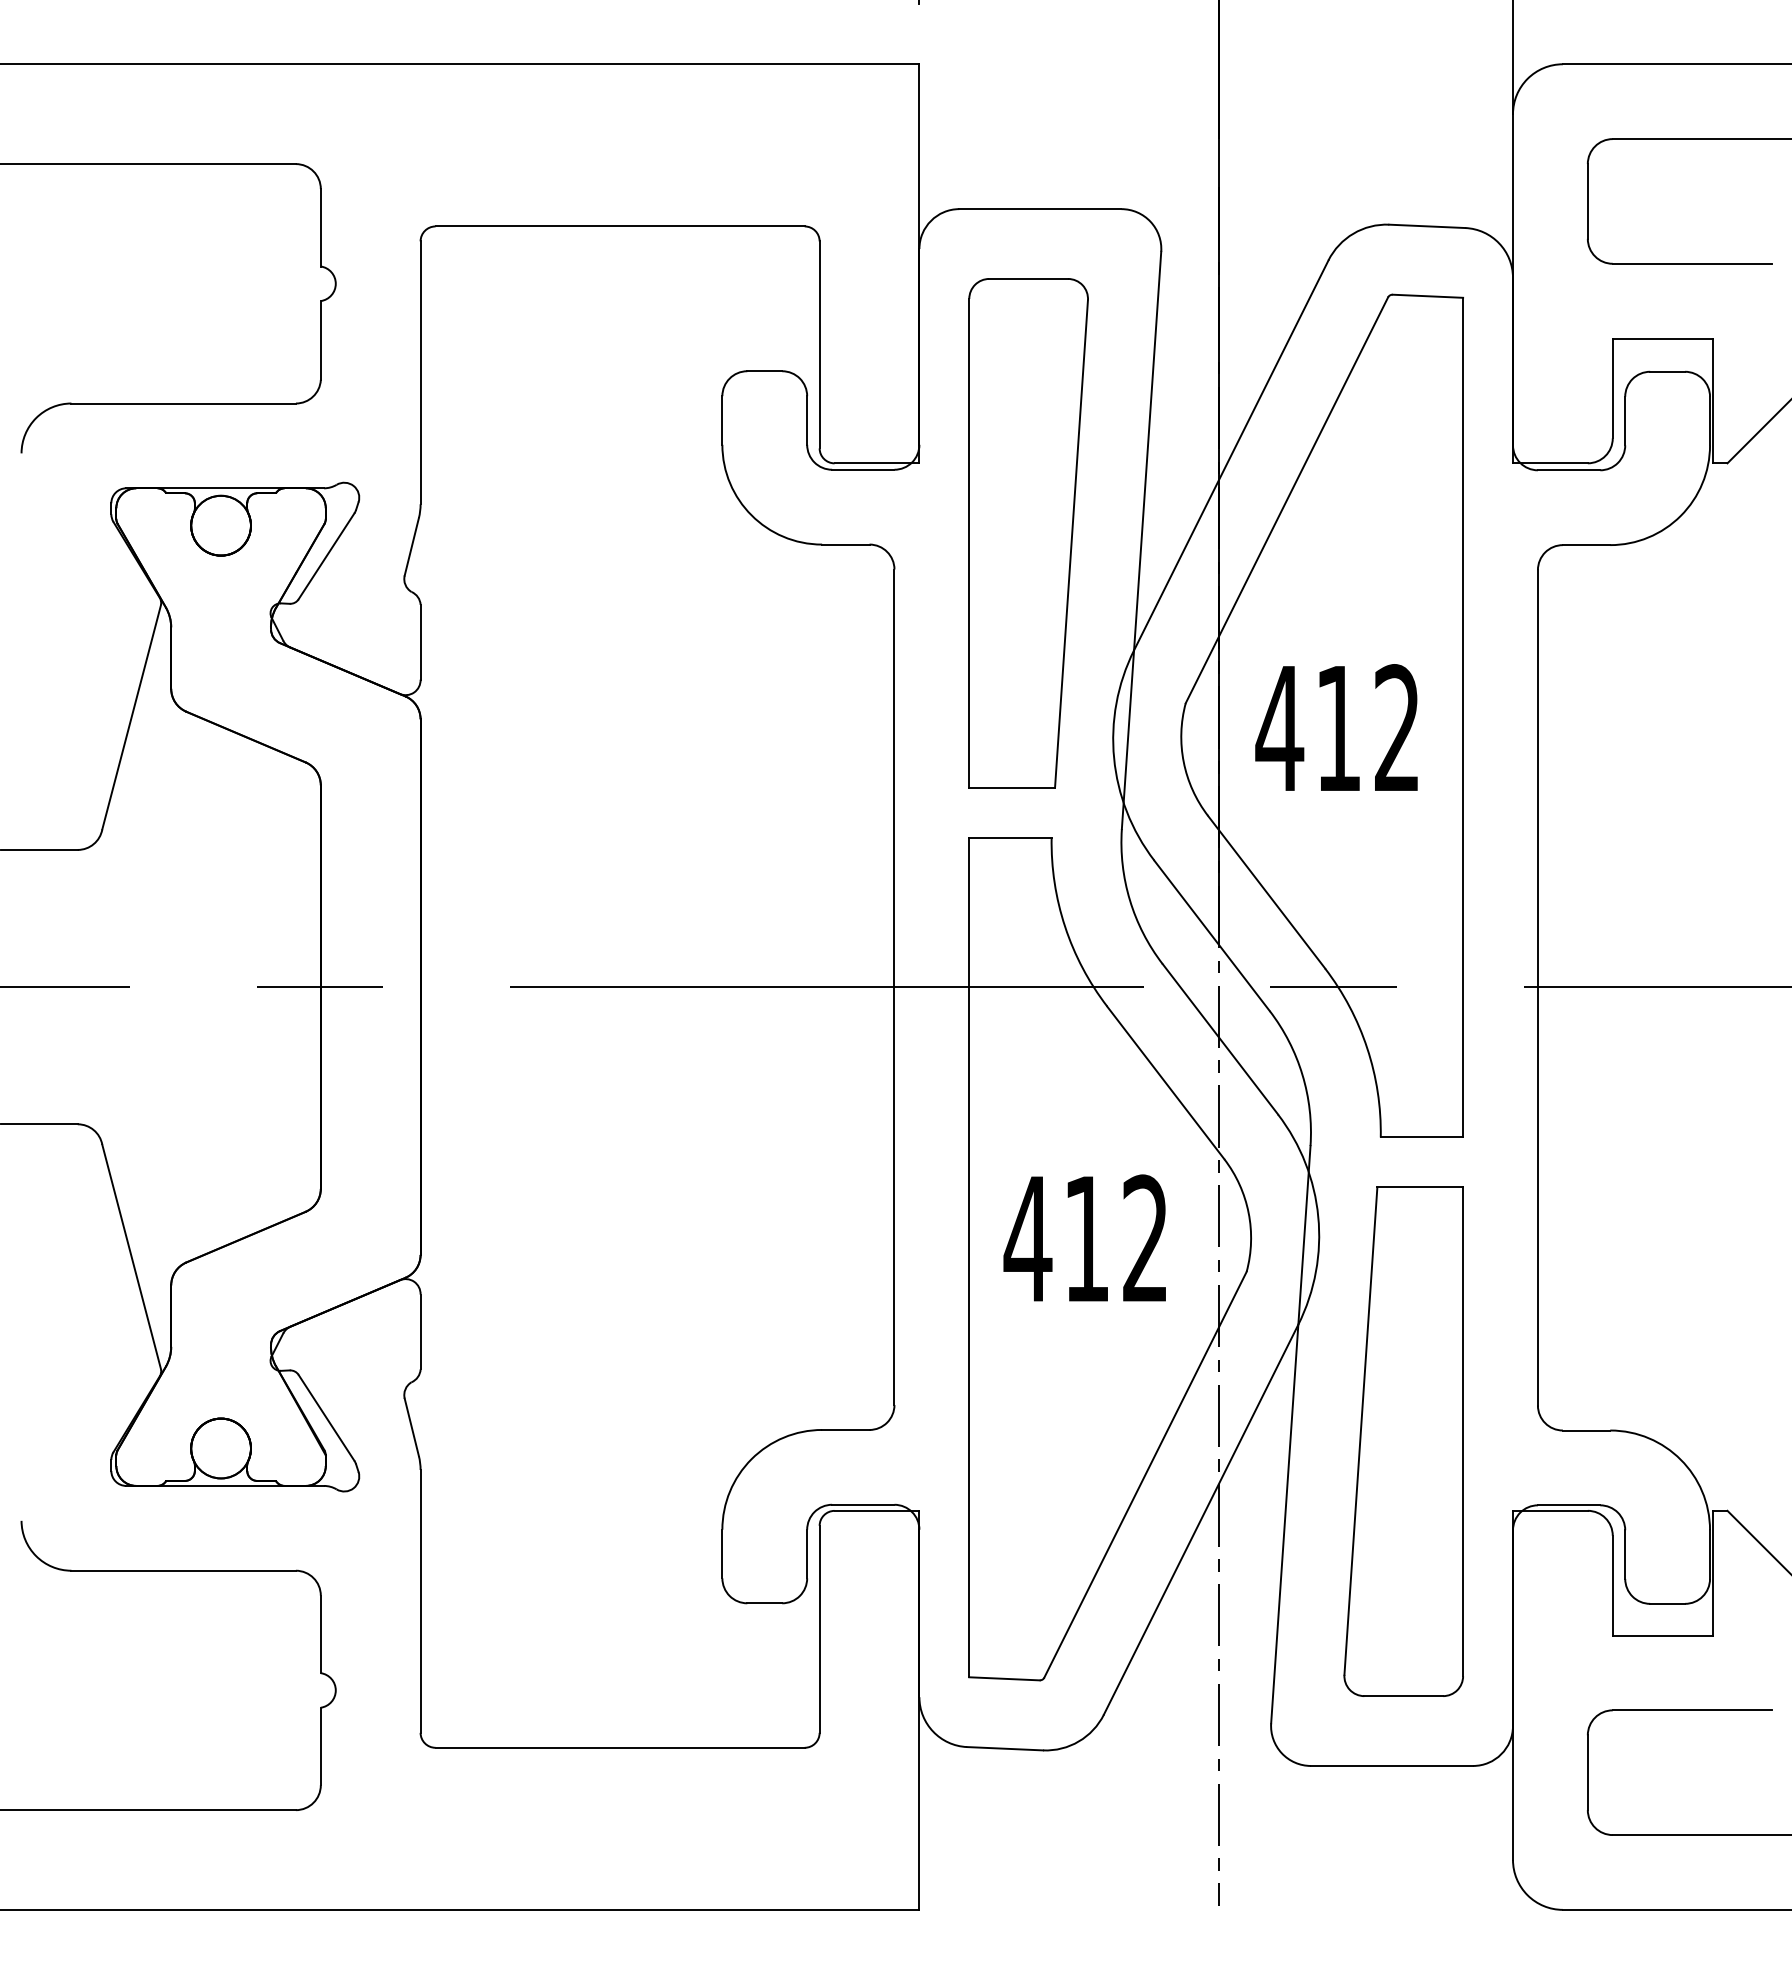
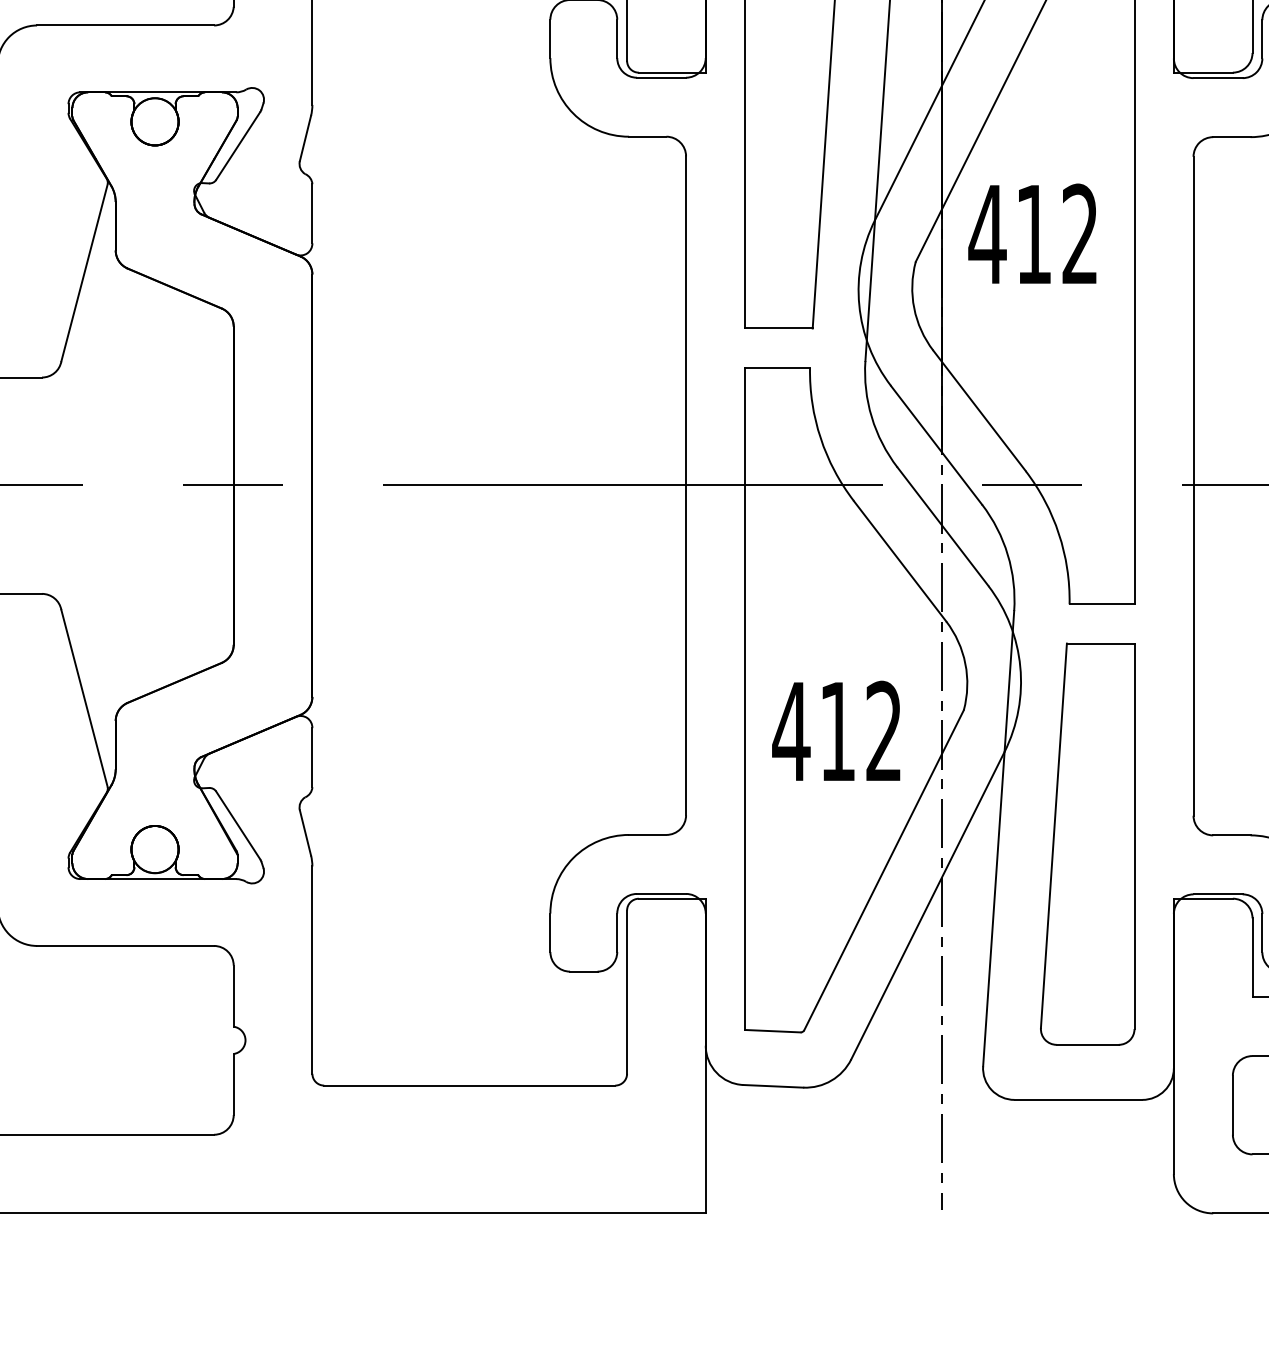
text: (1336, 727) -> (1032, 233), moved
text: (1084, 1237) -> (835, 730), moved

